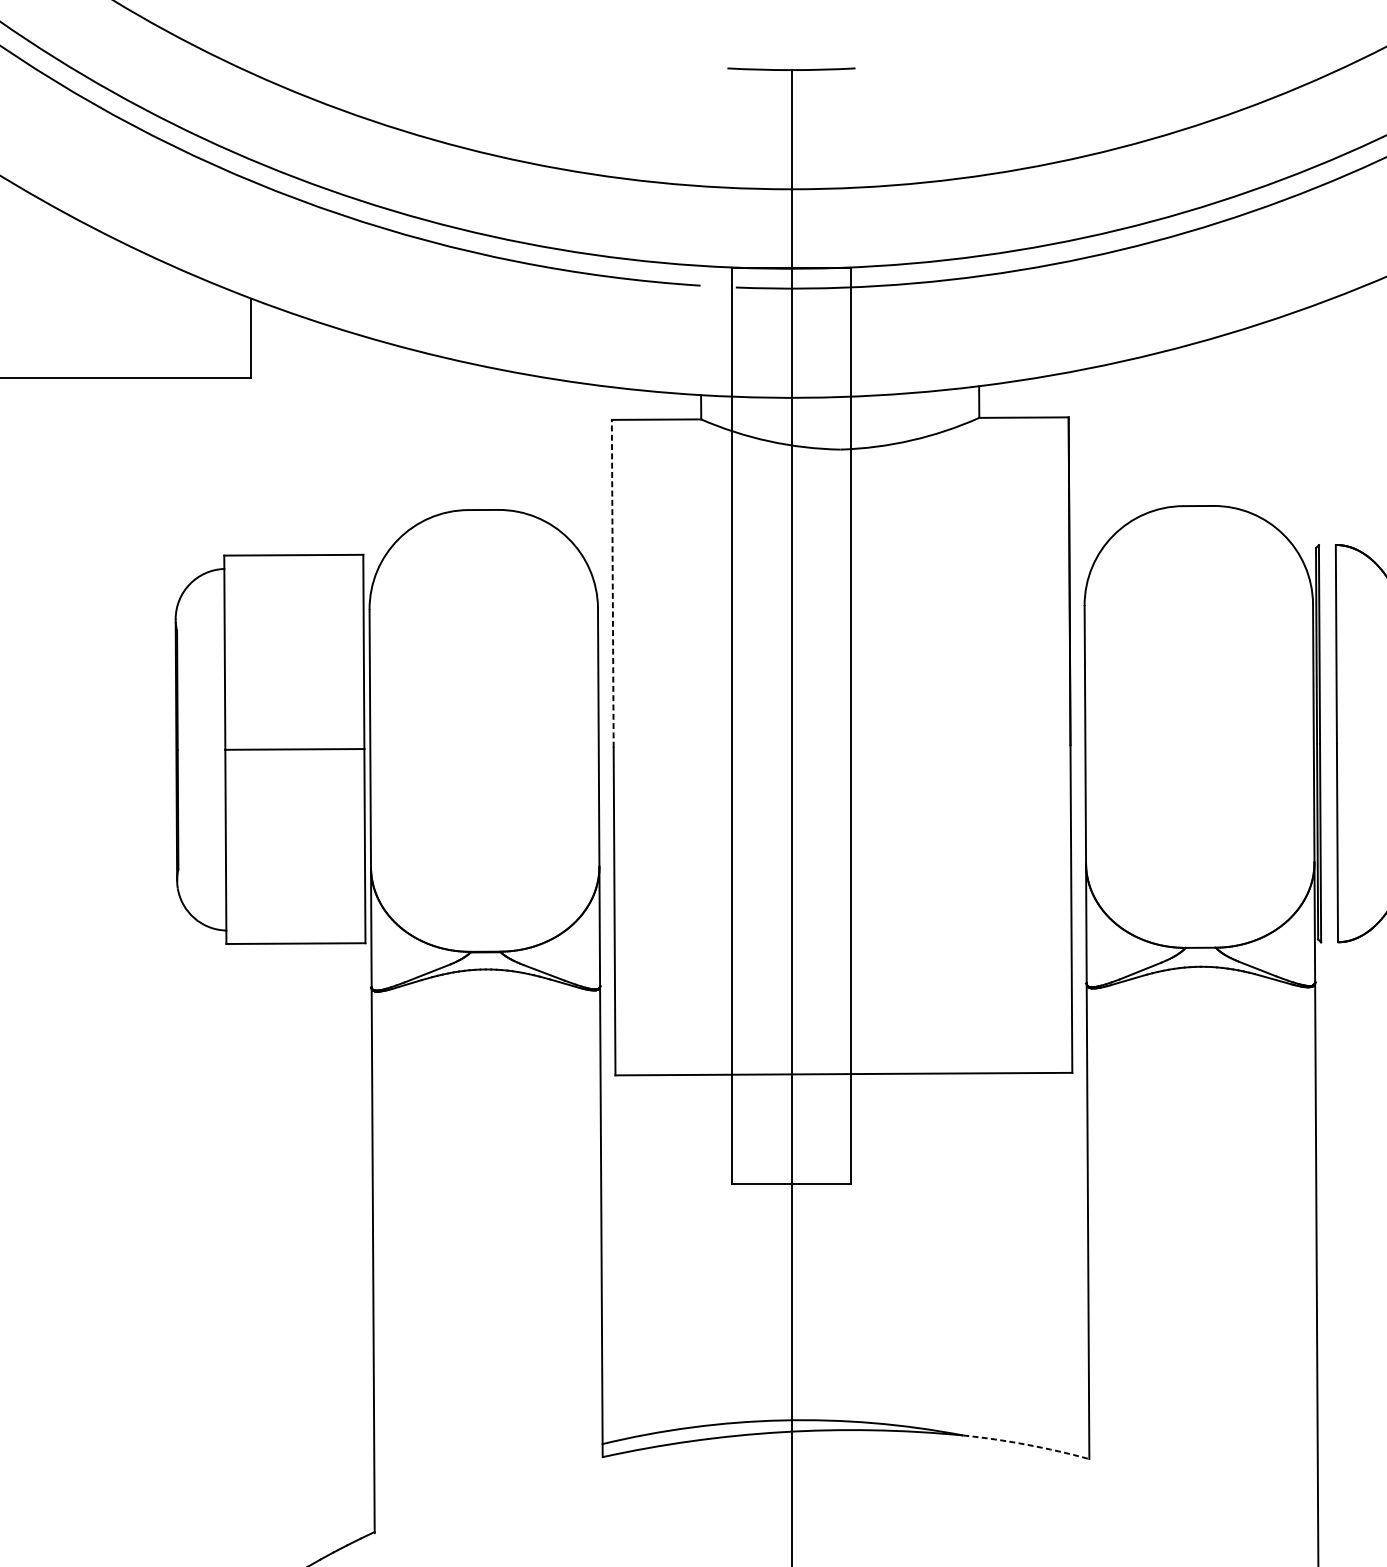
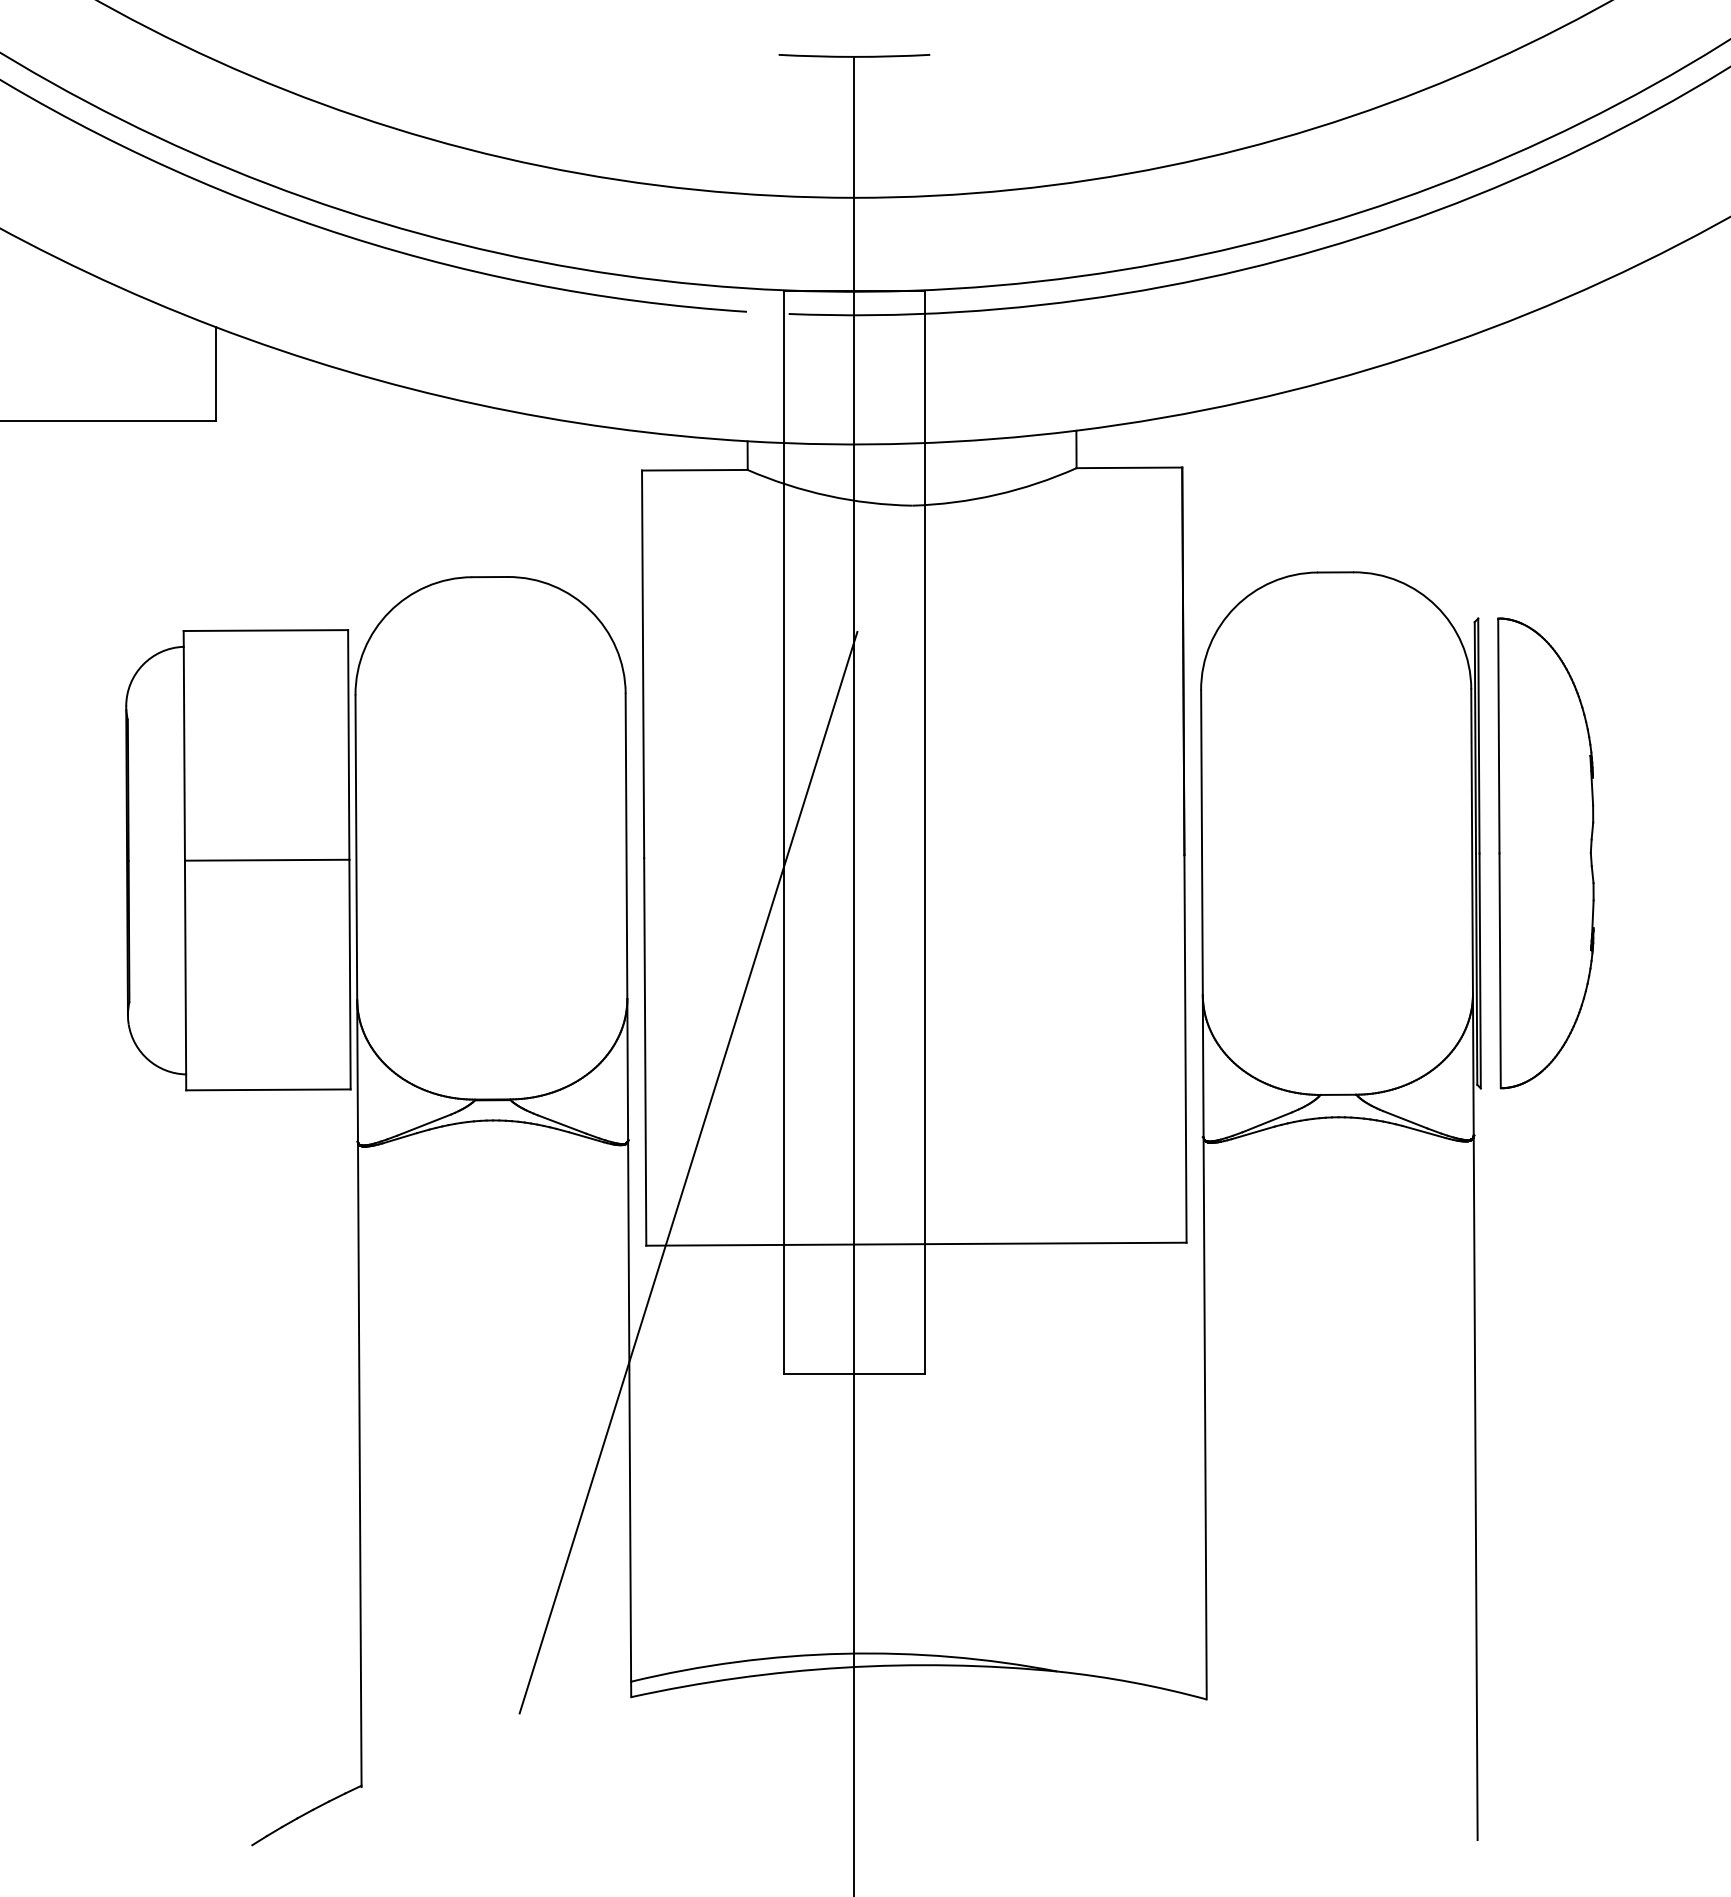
line: (613, 583) -> (643, 664), dashed -> solid
line: (651, 1013) -> (688, 1172), added
arc: (1026, 1444) -> (1132, 1682), dashed -> solid

